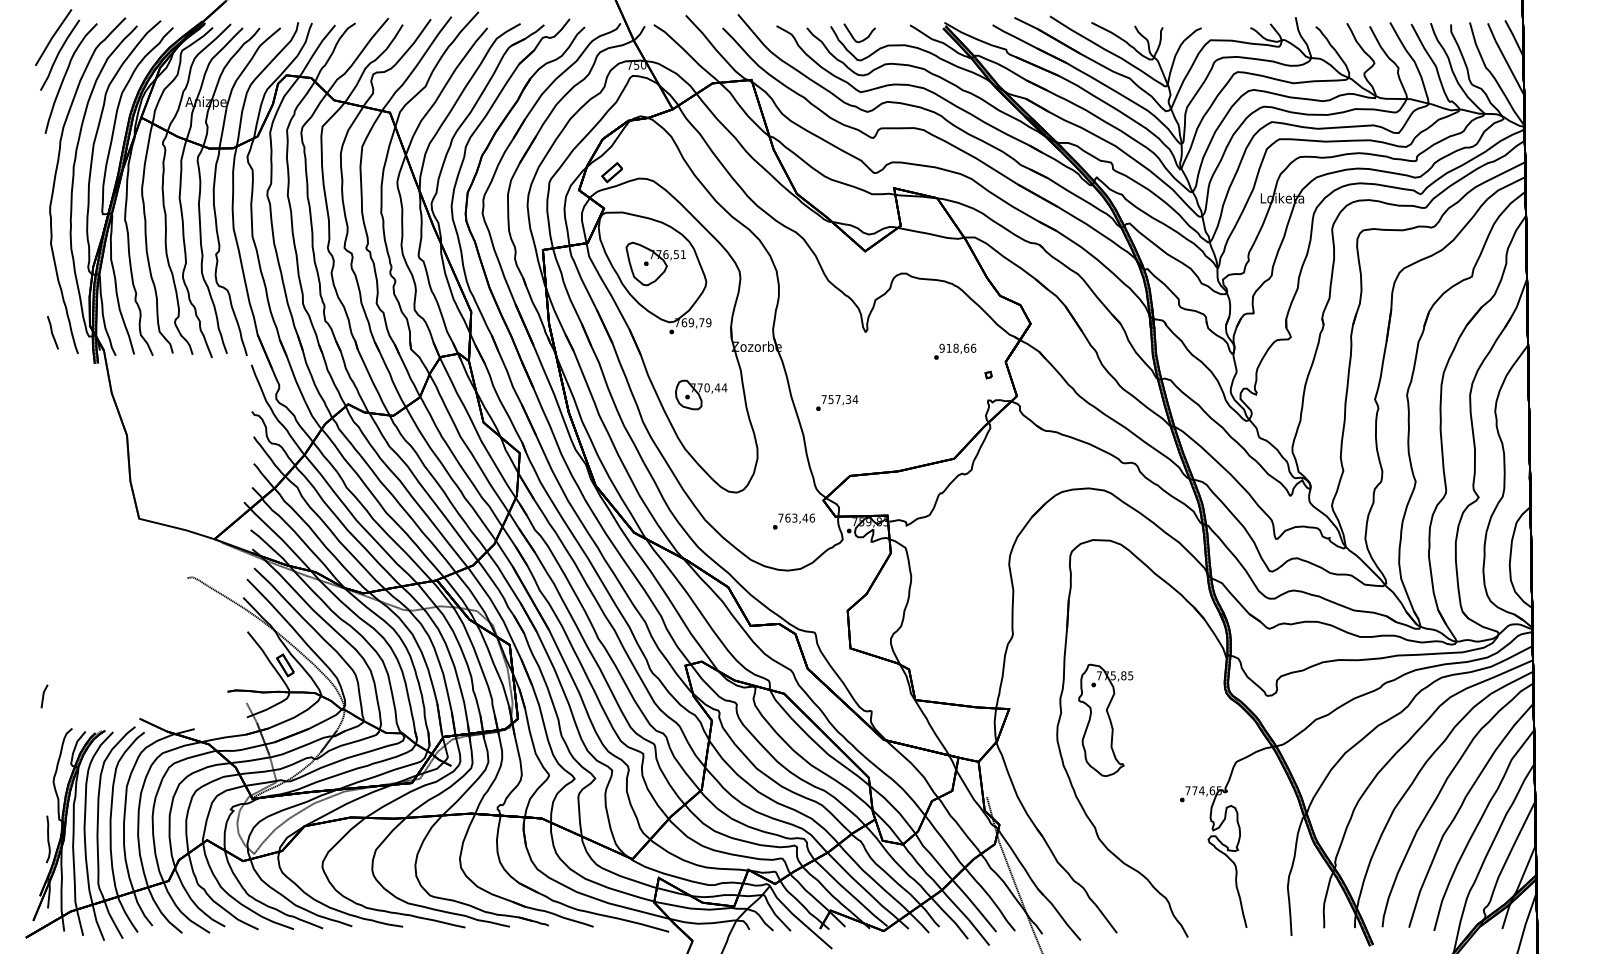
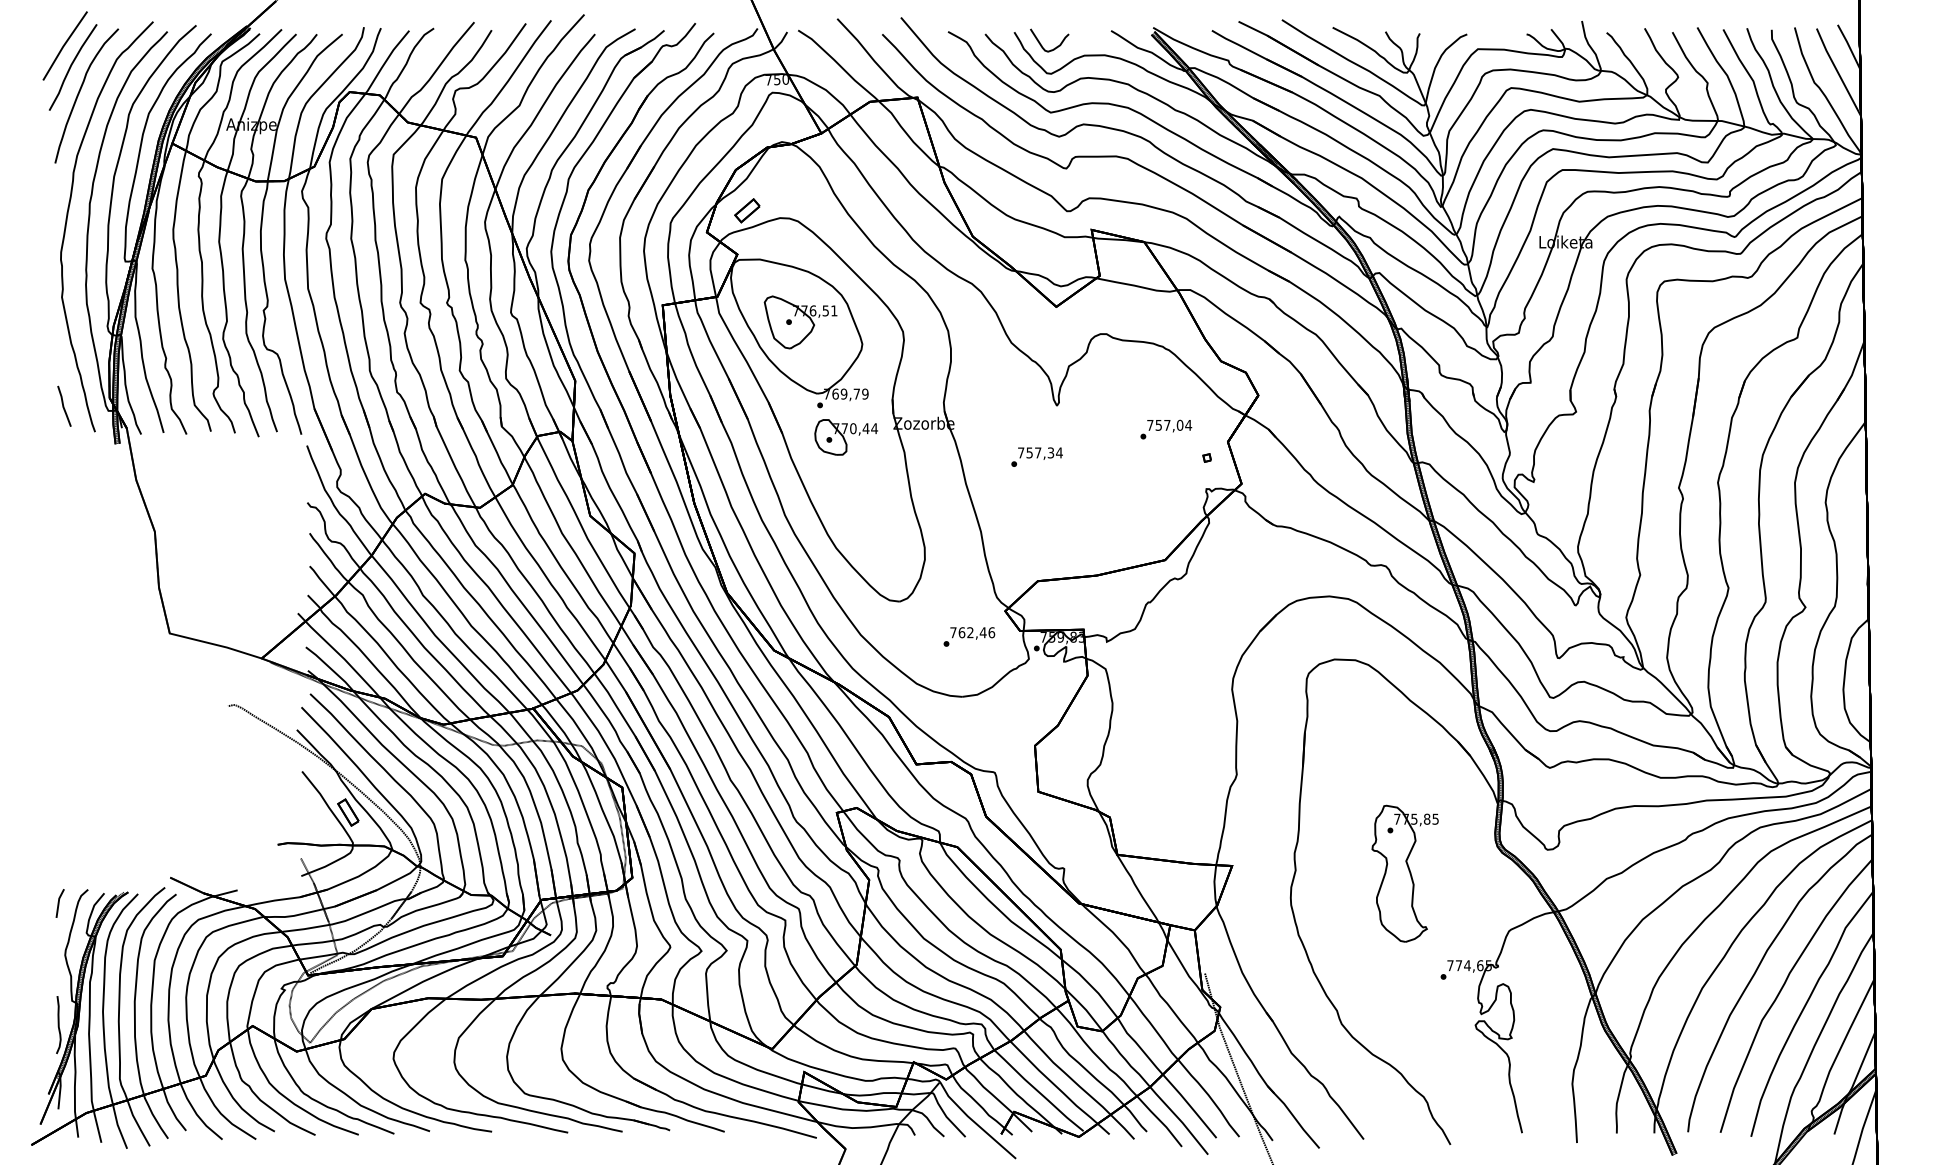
text: (957, 347) -> (1169, 424), 918,66 -> 757,04
part: (700, 395) -> (845, 437), moved
text: (836, 402) -> (1036, 456), moved
text: (794, 517) -> (970, 632), 763,46 -> 762,46
line: (43, 696) -> (59, 903), moved
part: (1105, 720) -> (1404, 873), moved

